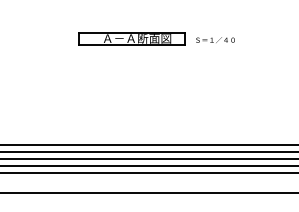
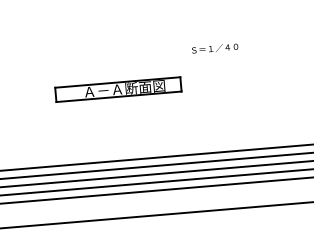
part: (131, 38) -> (117, 89), moved
text: (215, 39) -> (215, 47), moved

